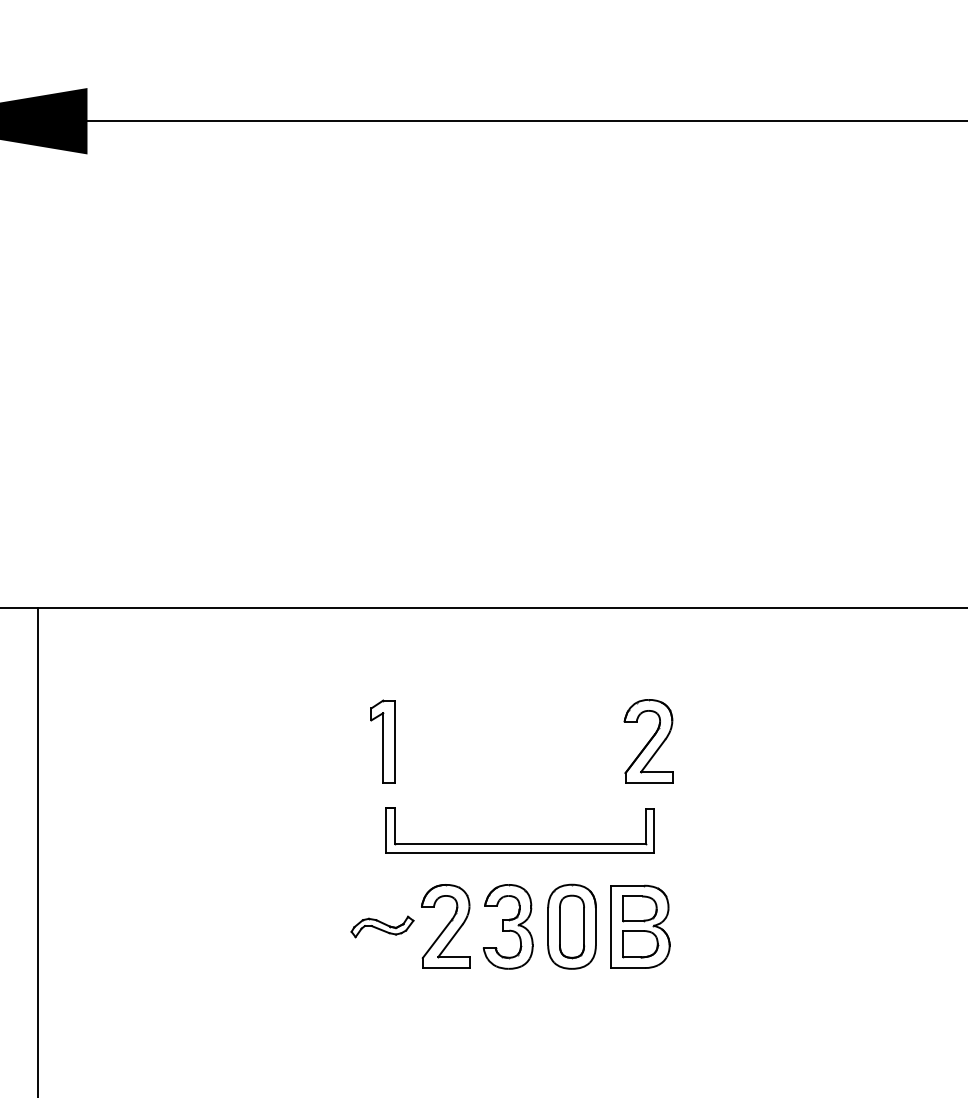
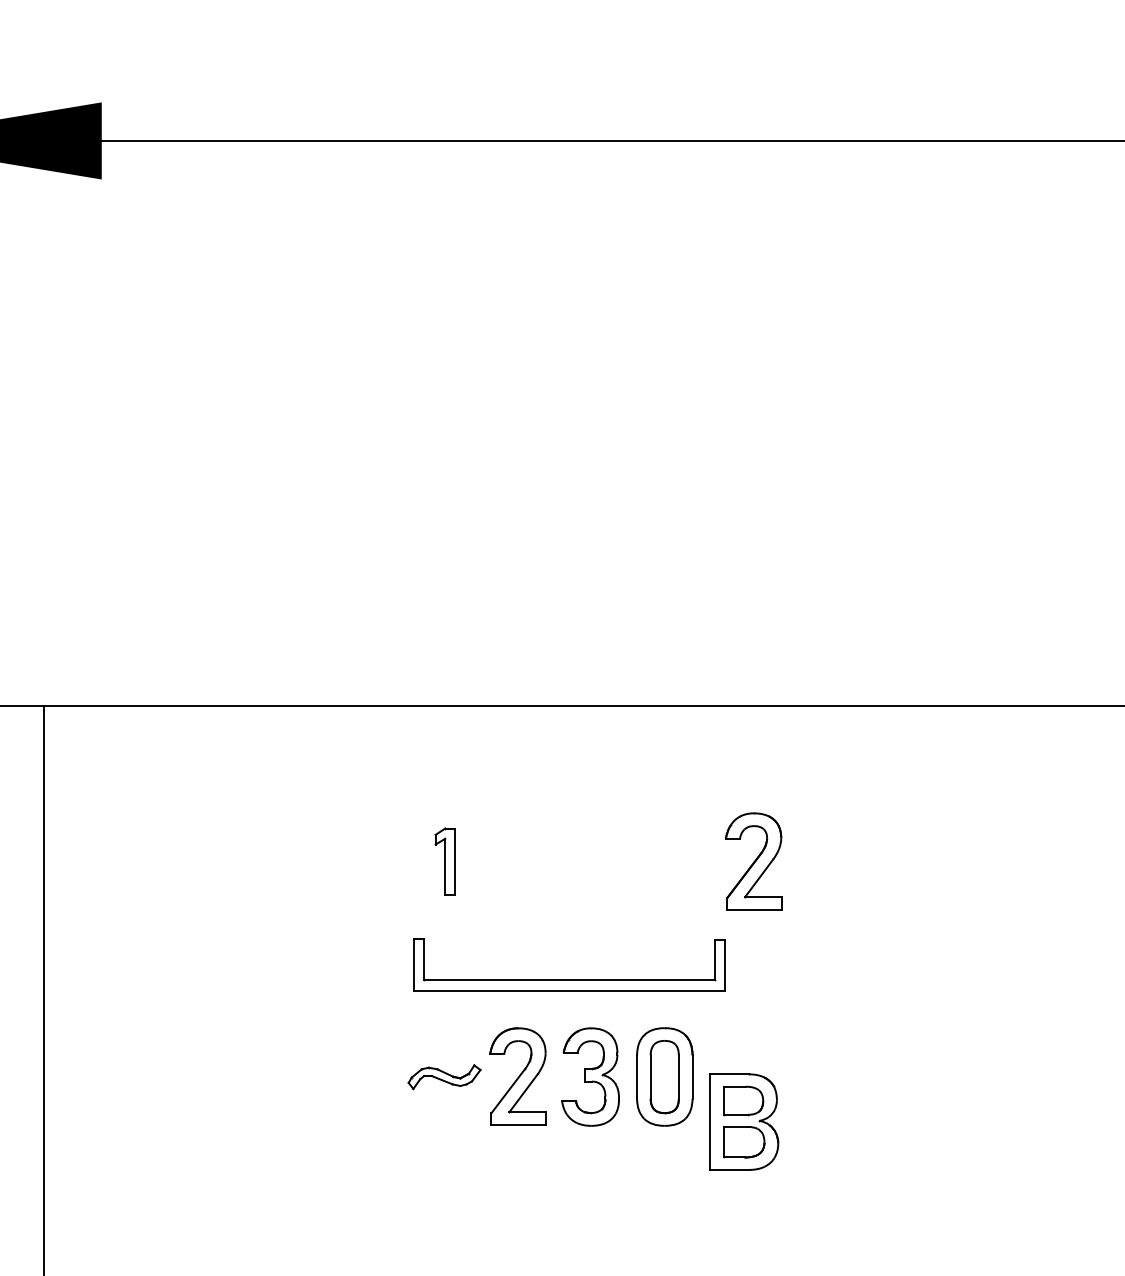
part: (382, 741) -> (444, 861), size x0.7
part: (520, 842) -> (569, 979), moved
part: (640, 926) -> (744, 1121), moved

